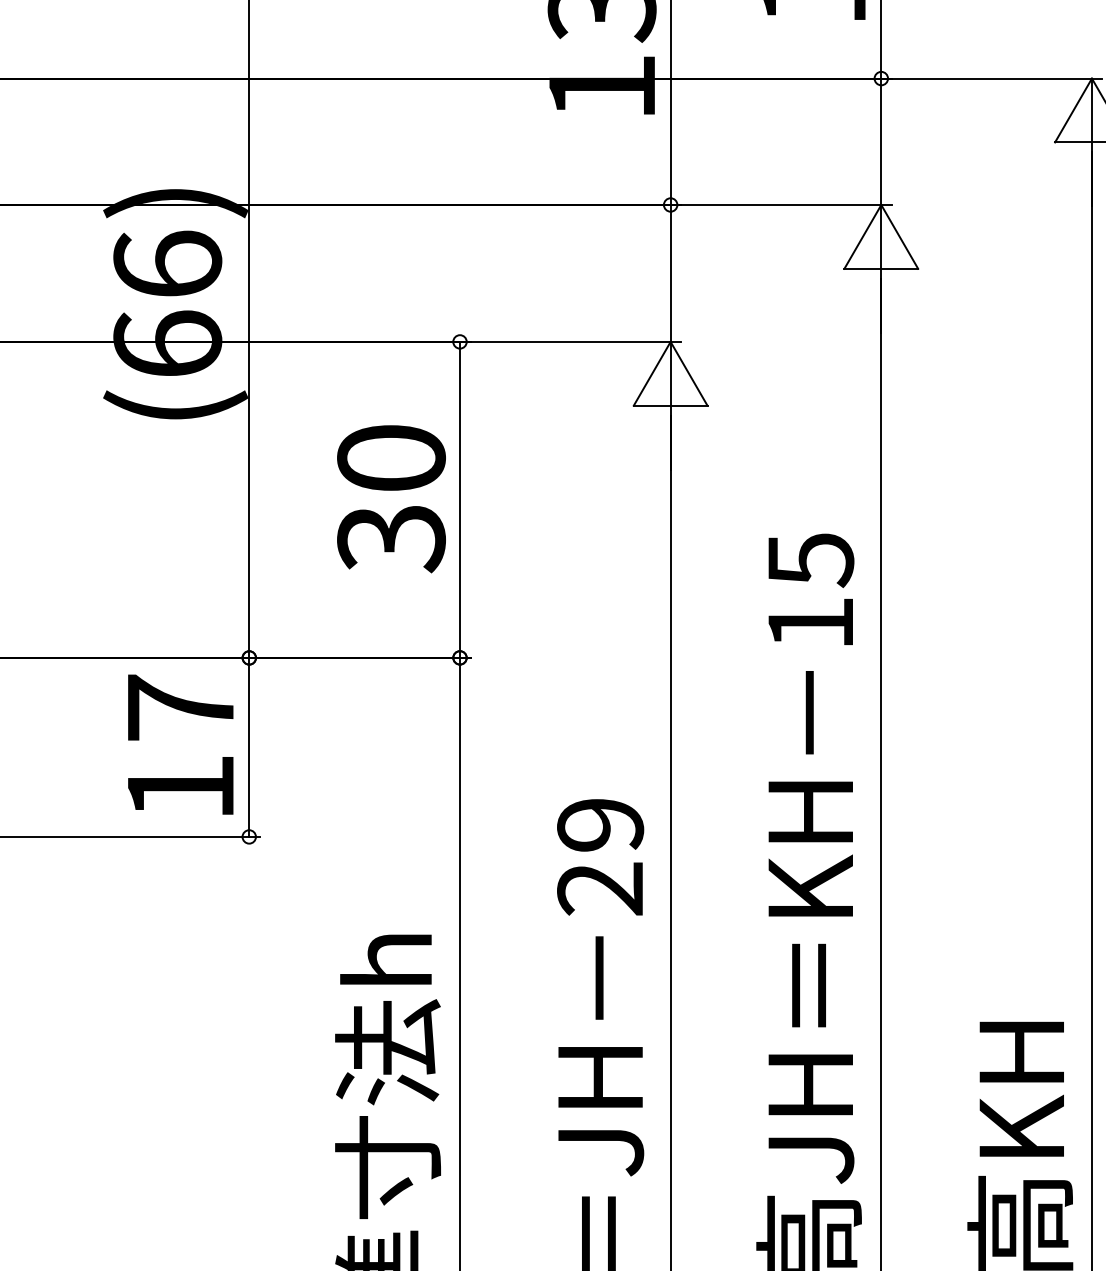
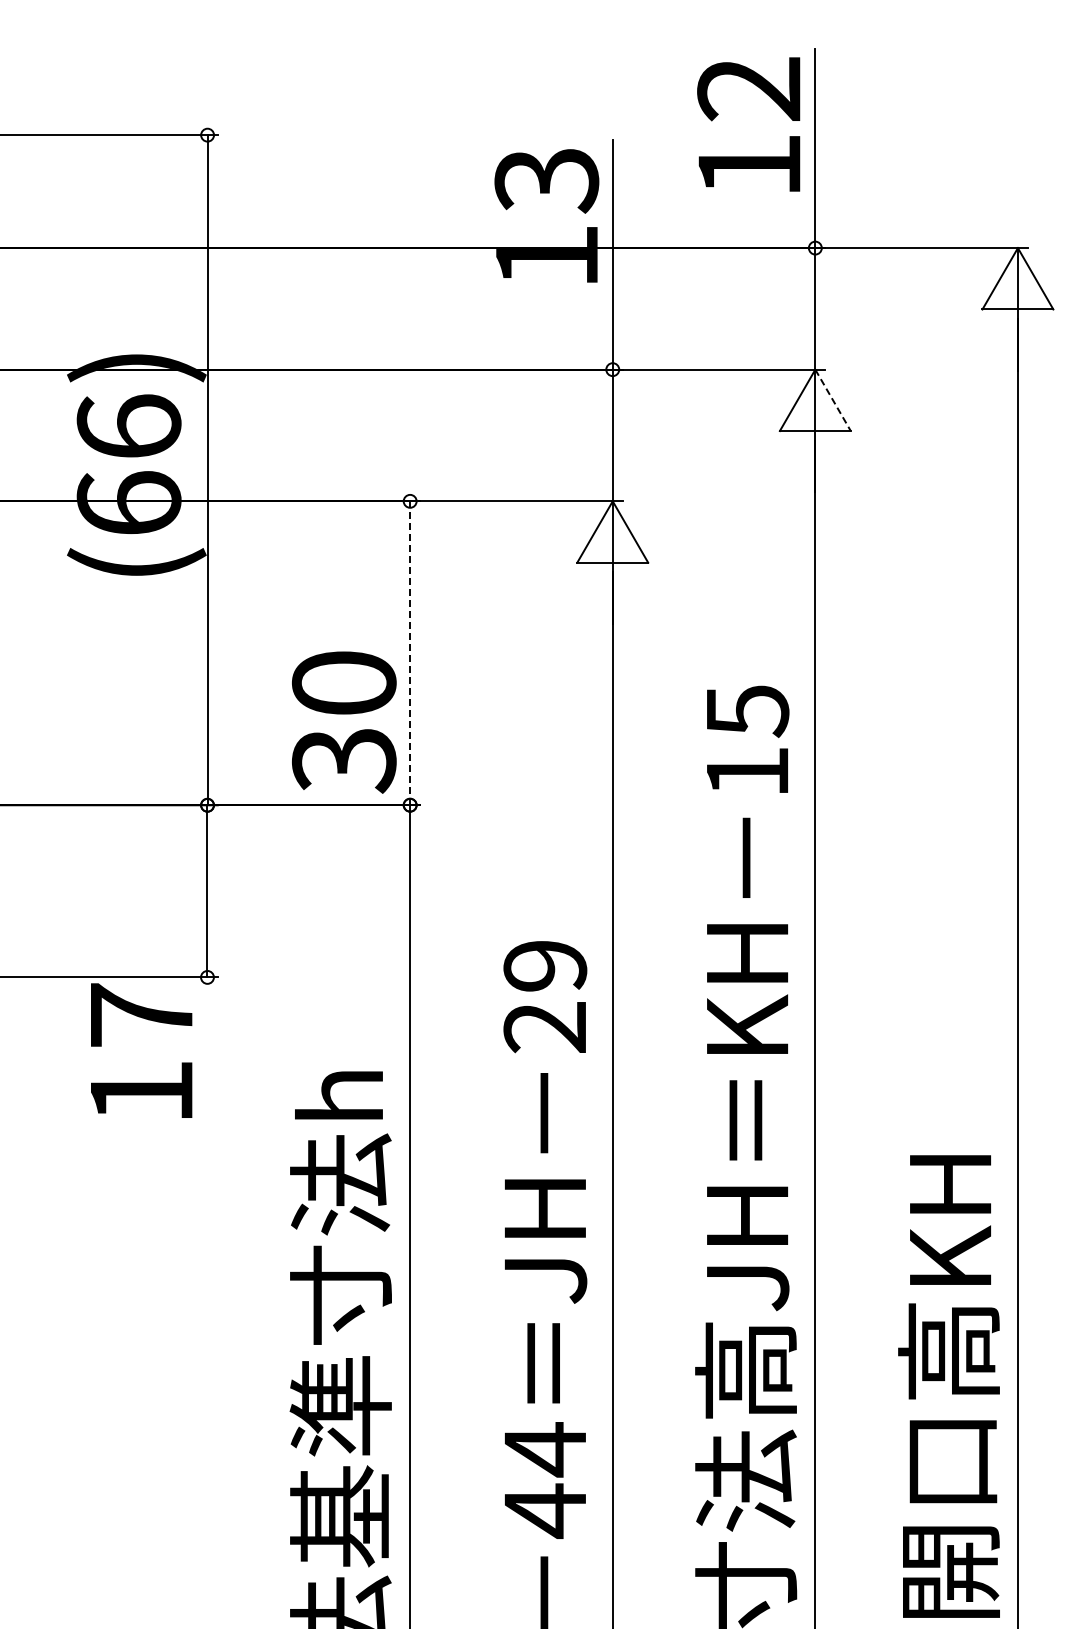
line: (900, 237) -> (833, 400), solid -> dashed
text: (391, 499) -> (344, 722), moved
line: (460, 500) -> (410, 653), solid -> dashed
text: (180, 744) -> (141, 1050), moved

